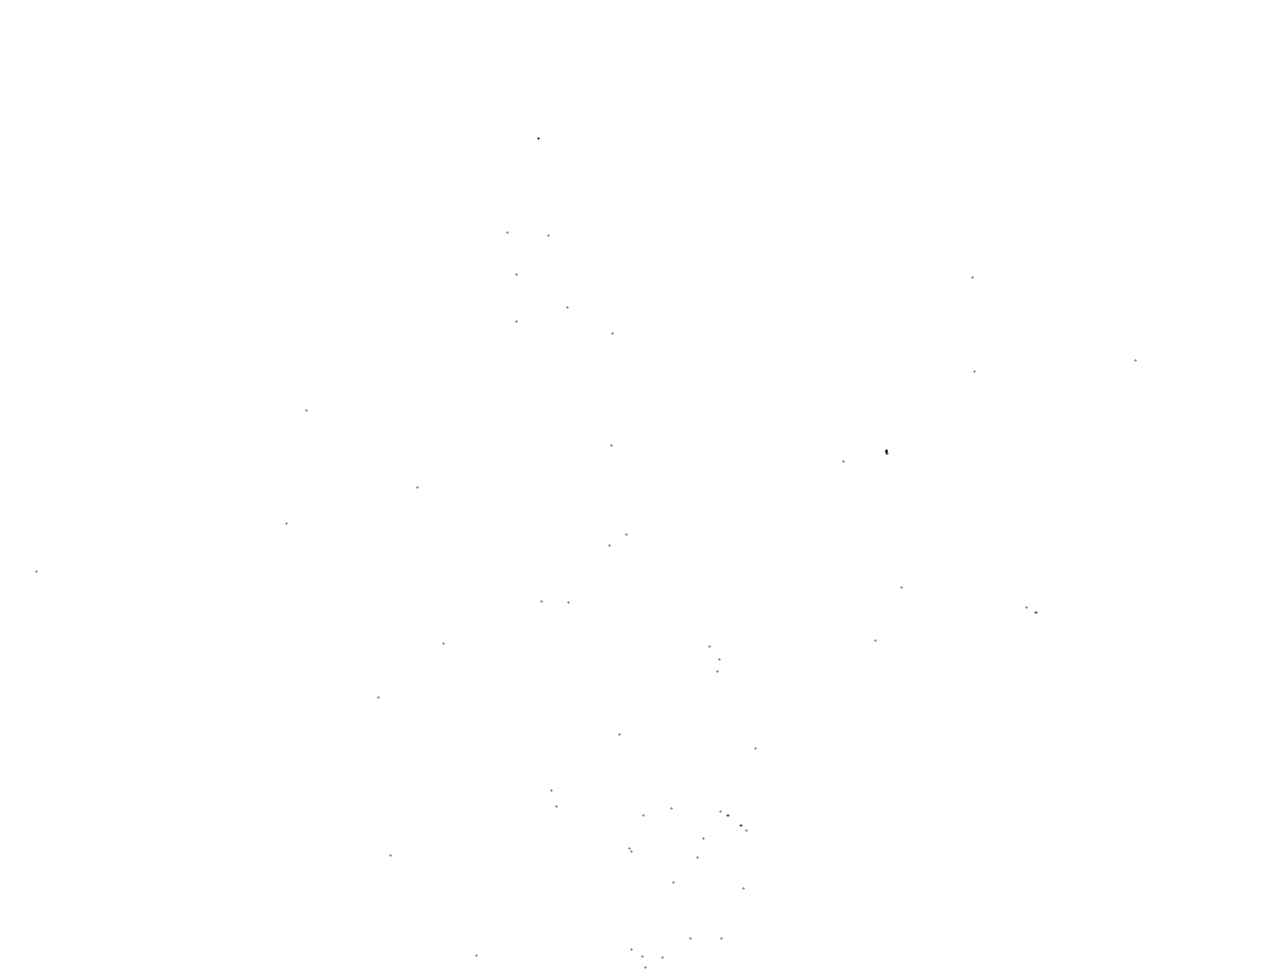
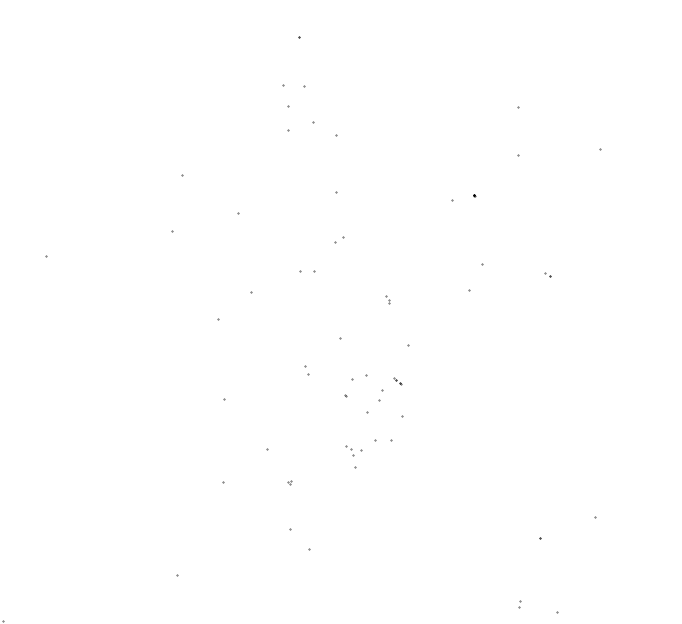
part: (713, 658) -> (387, 299), size x0.6
part: (733, 820) -> (397, 381), size x0.6

